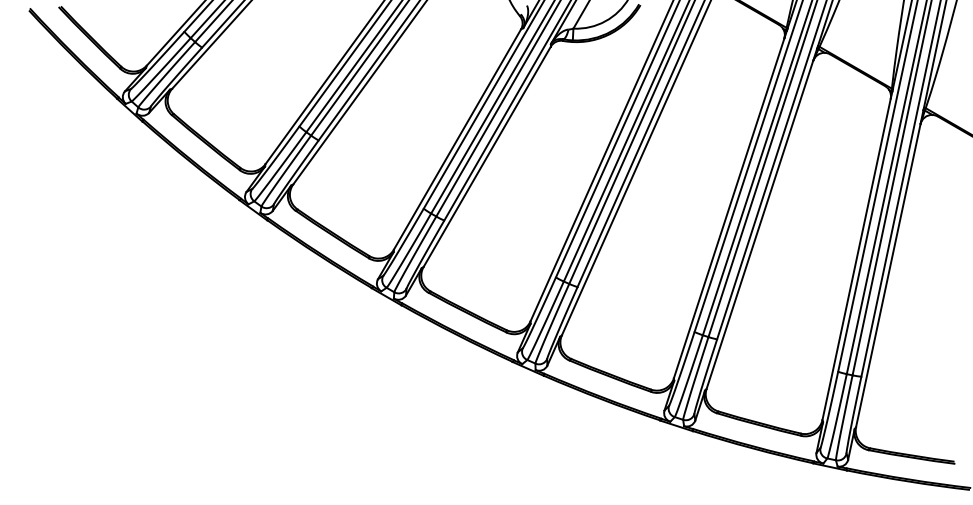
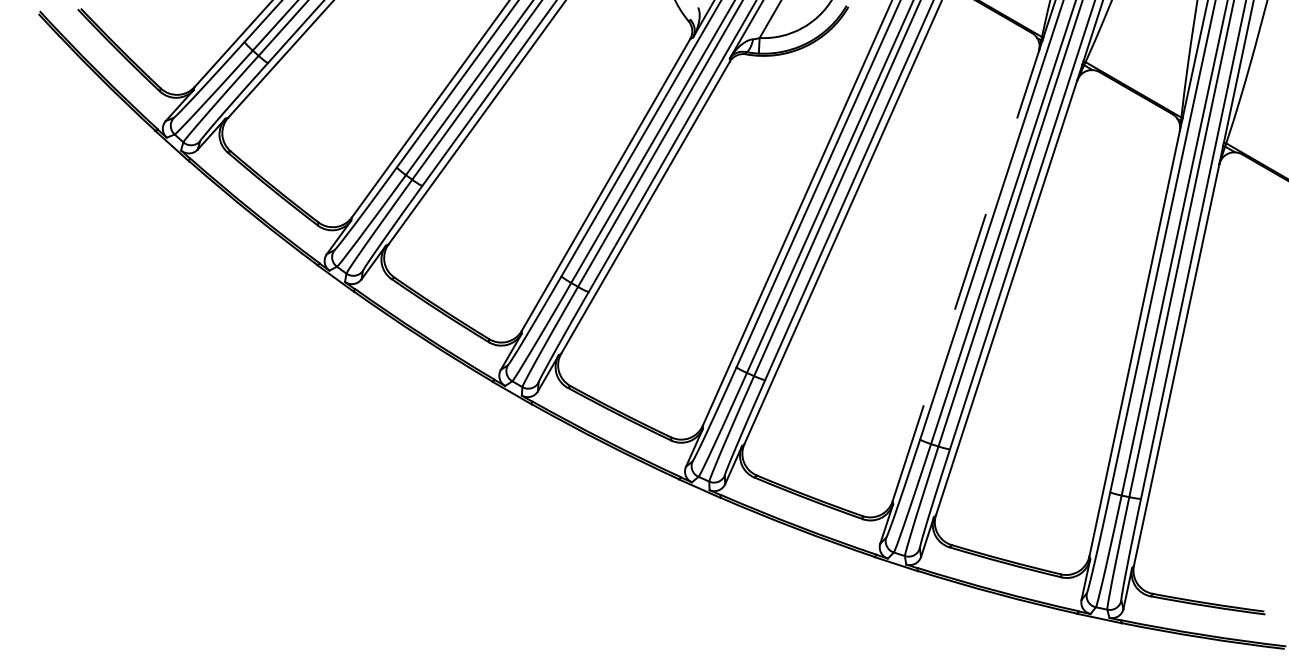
line: (728, 207) -> (965, 275), solid -> dashed

